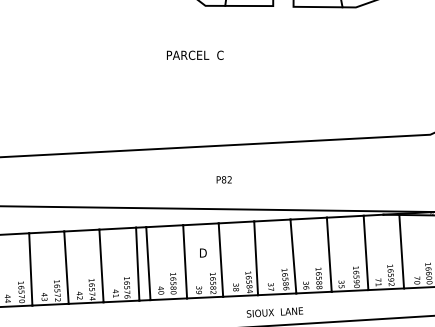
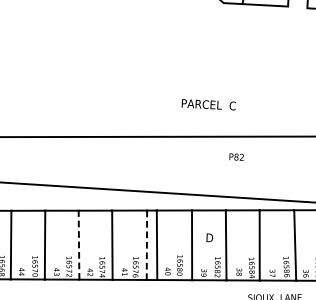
text: (195, 54) -> (209, 103), moved
text: (223, 179) -> (235, 156), moved
line: (137, 264) -> (146, 245), solid -> dashed
line: (66, 267) -> (79, 245), solid -> dashed

